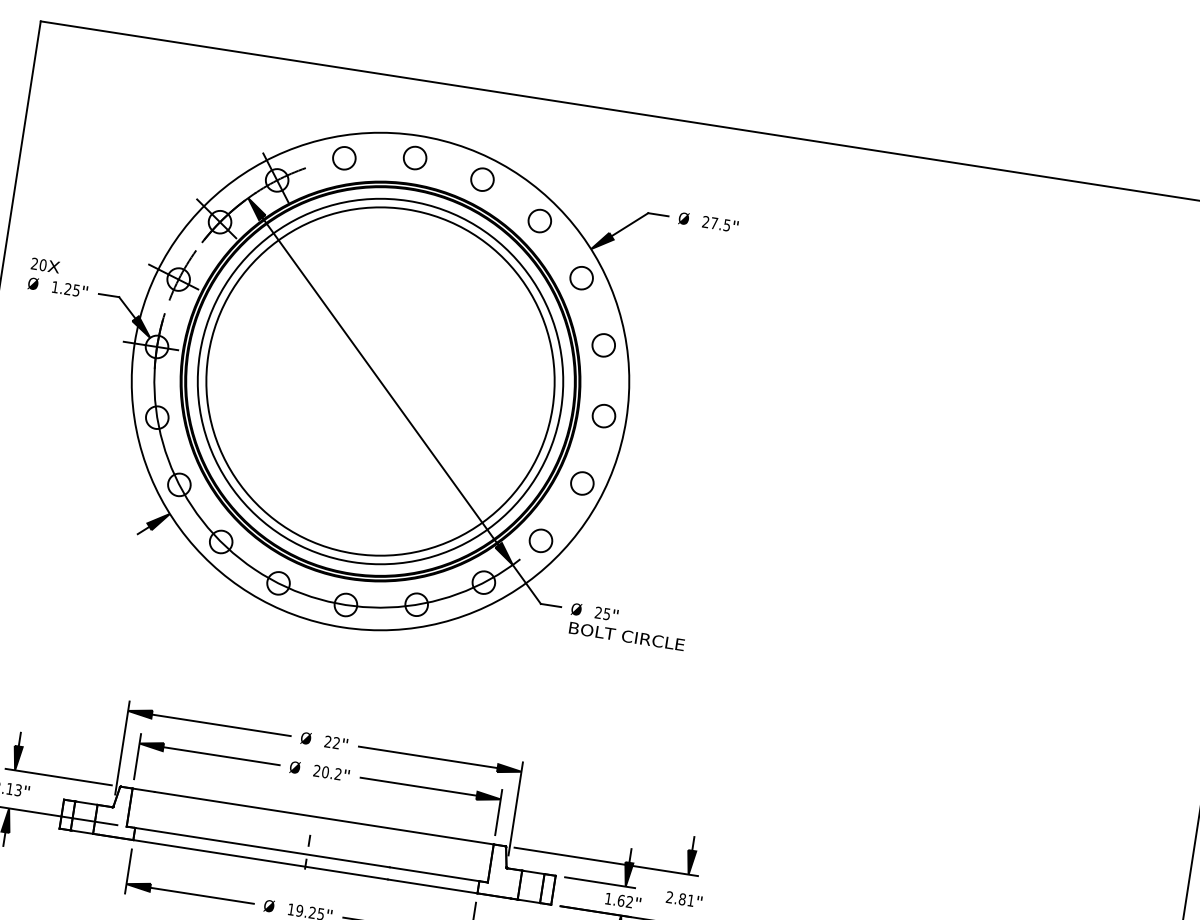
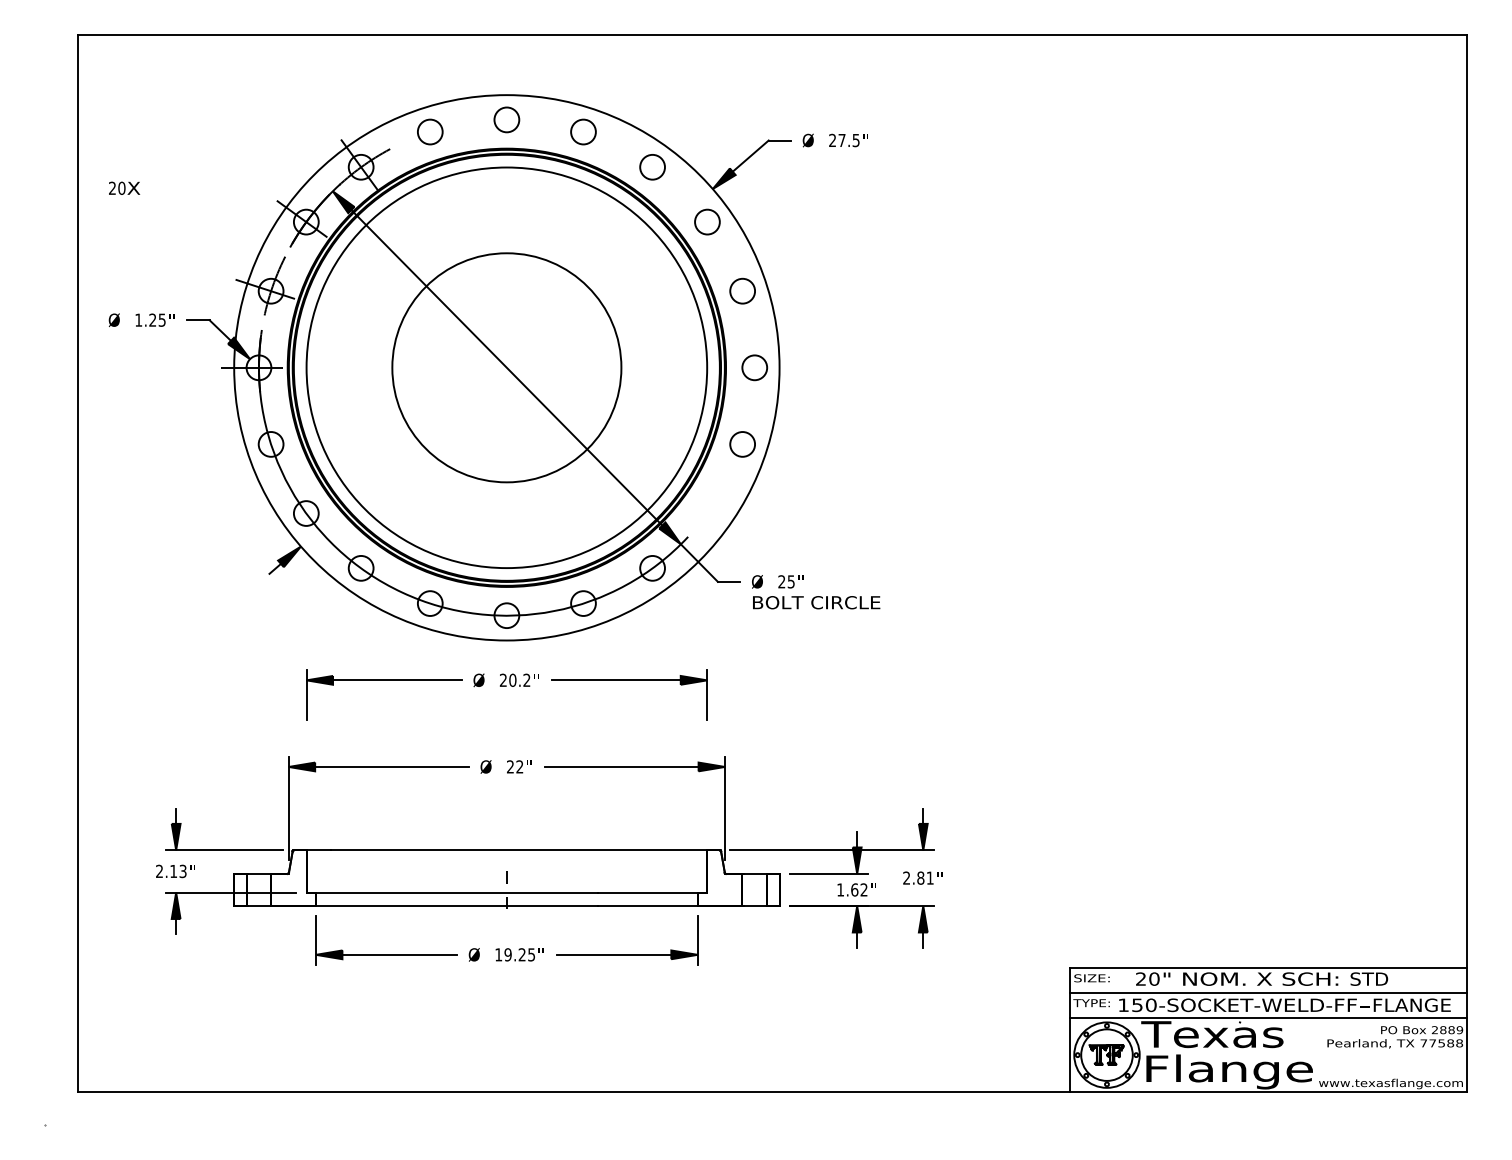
text: (45, 264) -> (124, 187), moved
circle: (380, 381) -> (506, 367), size x0.6
circle: (541, 540) -> (707, 513), removed
part: (318, 776) -> (506, 686), moved

